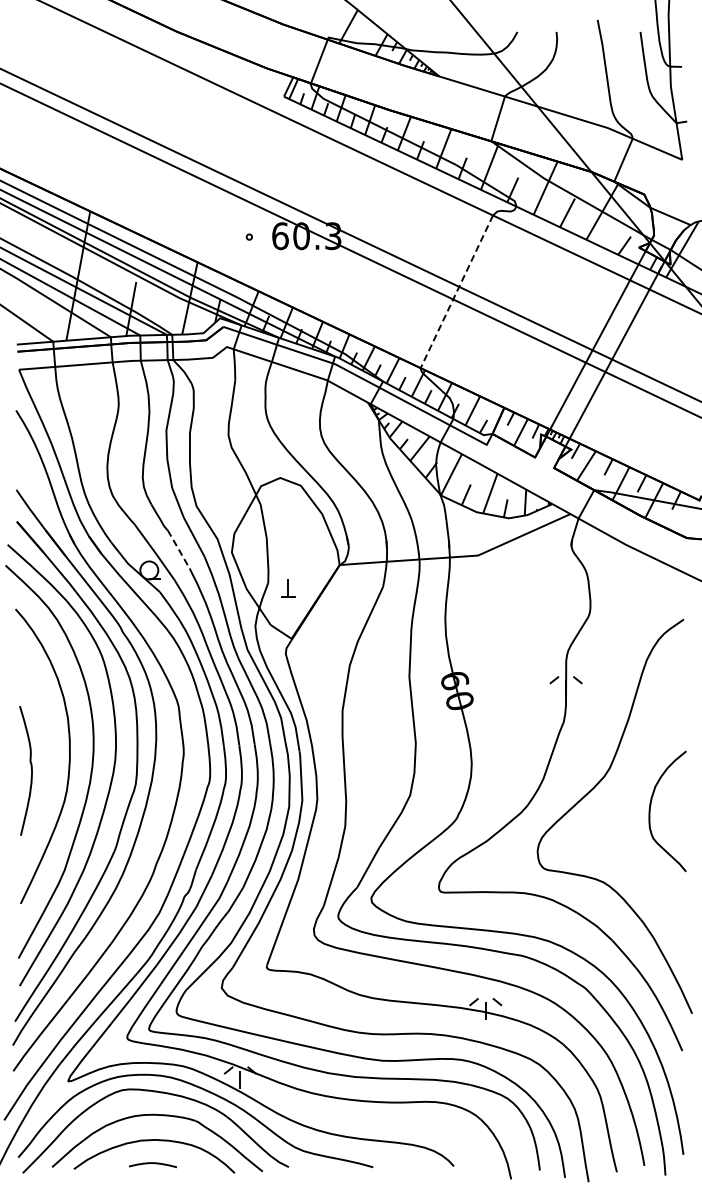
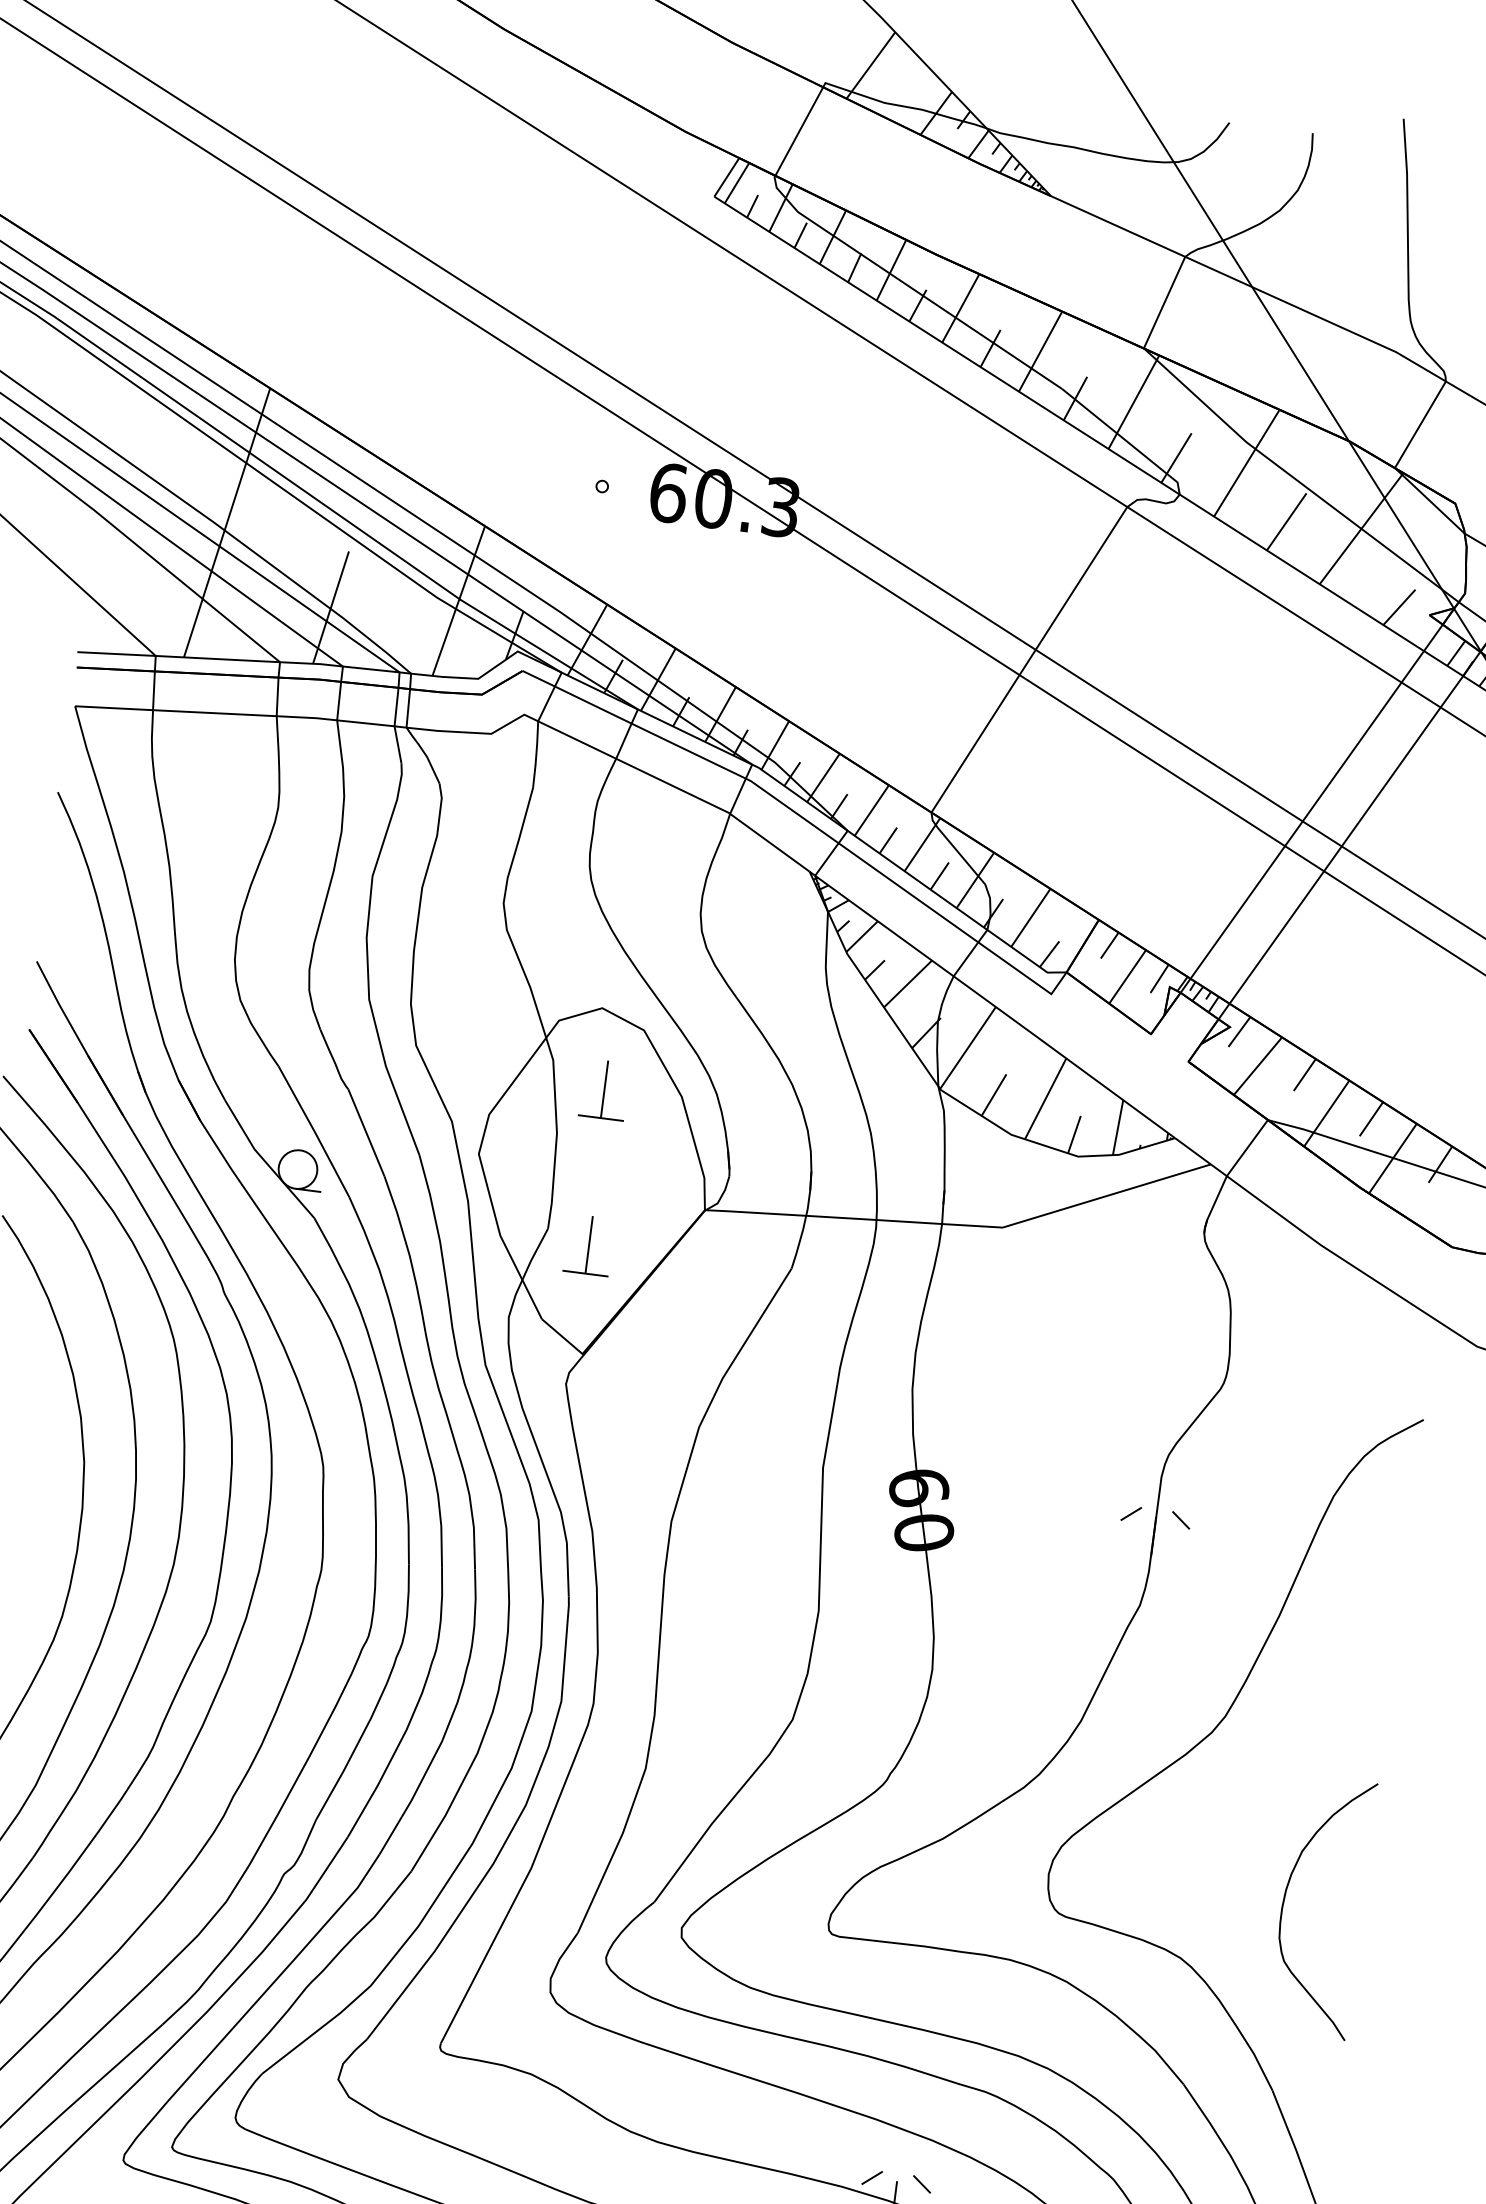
line: (456, 292) -> (1028, 661), dashed -> solid
part: (285, 515) -> (603, 1089), added
line: (178, 549) -> (365, 1132), dashed -> solid
part: (287, 587) -> (587, 1243), size x1.43
curve: (650, 811) -> (1285, 1902), moved

